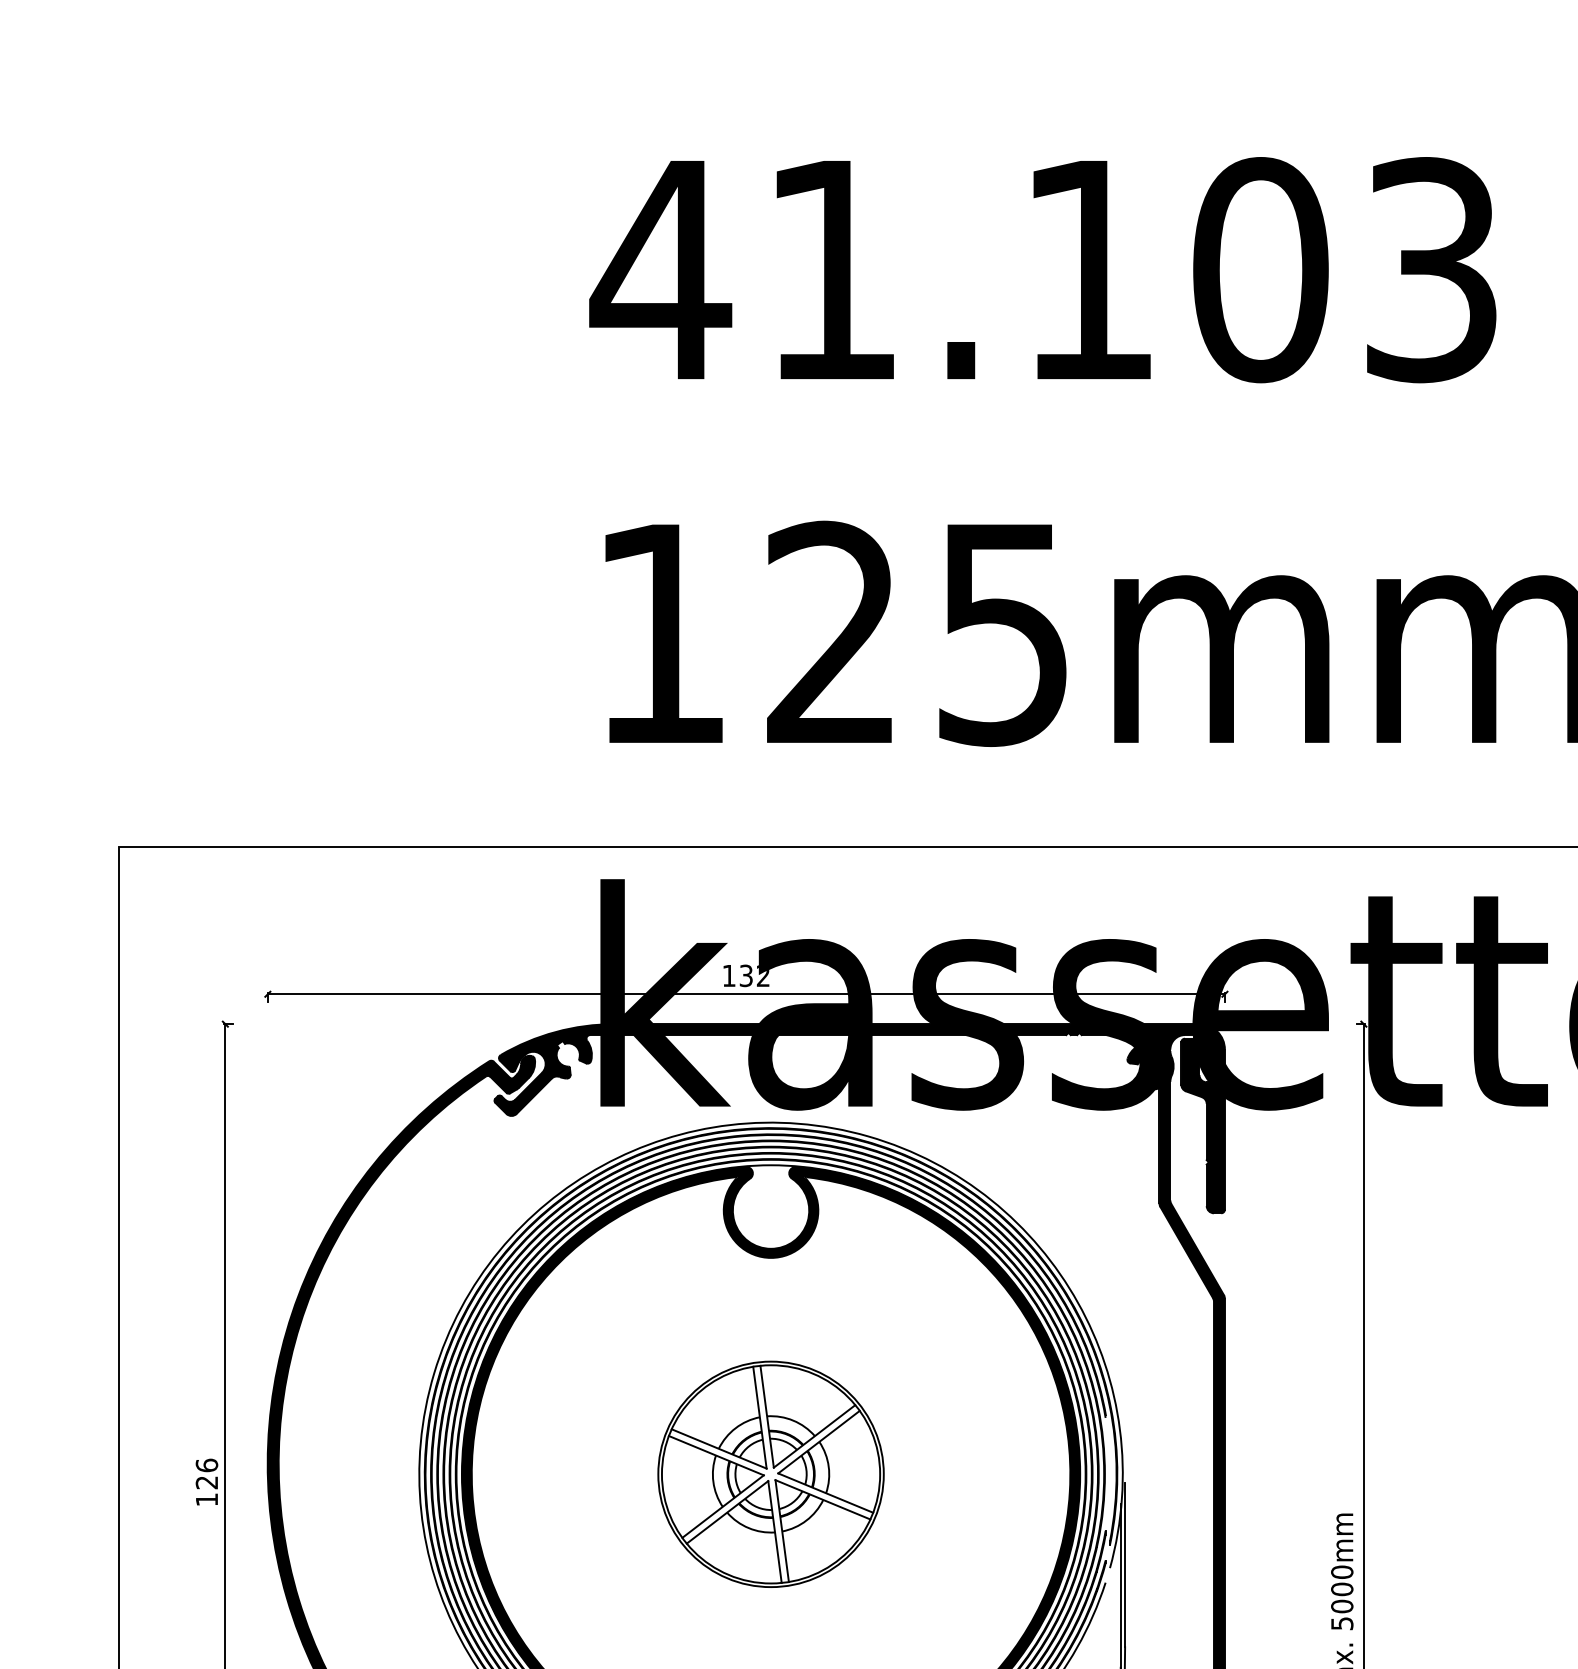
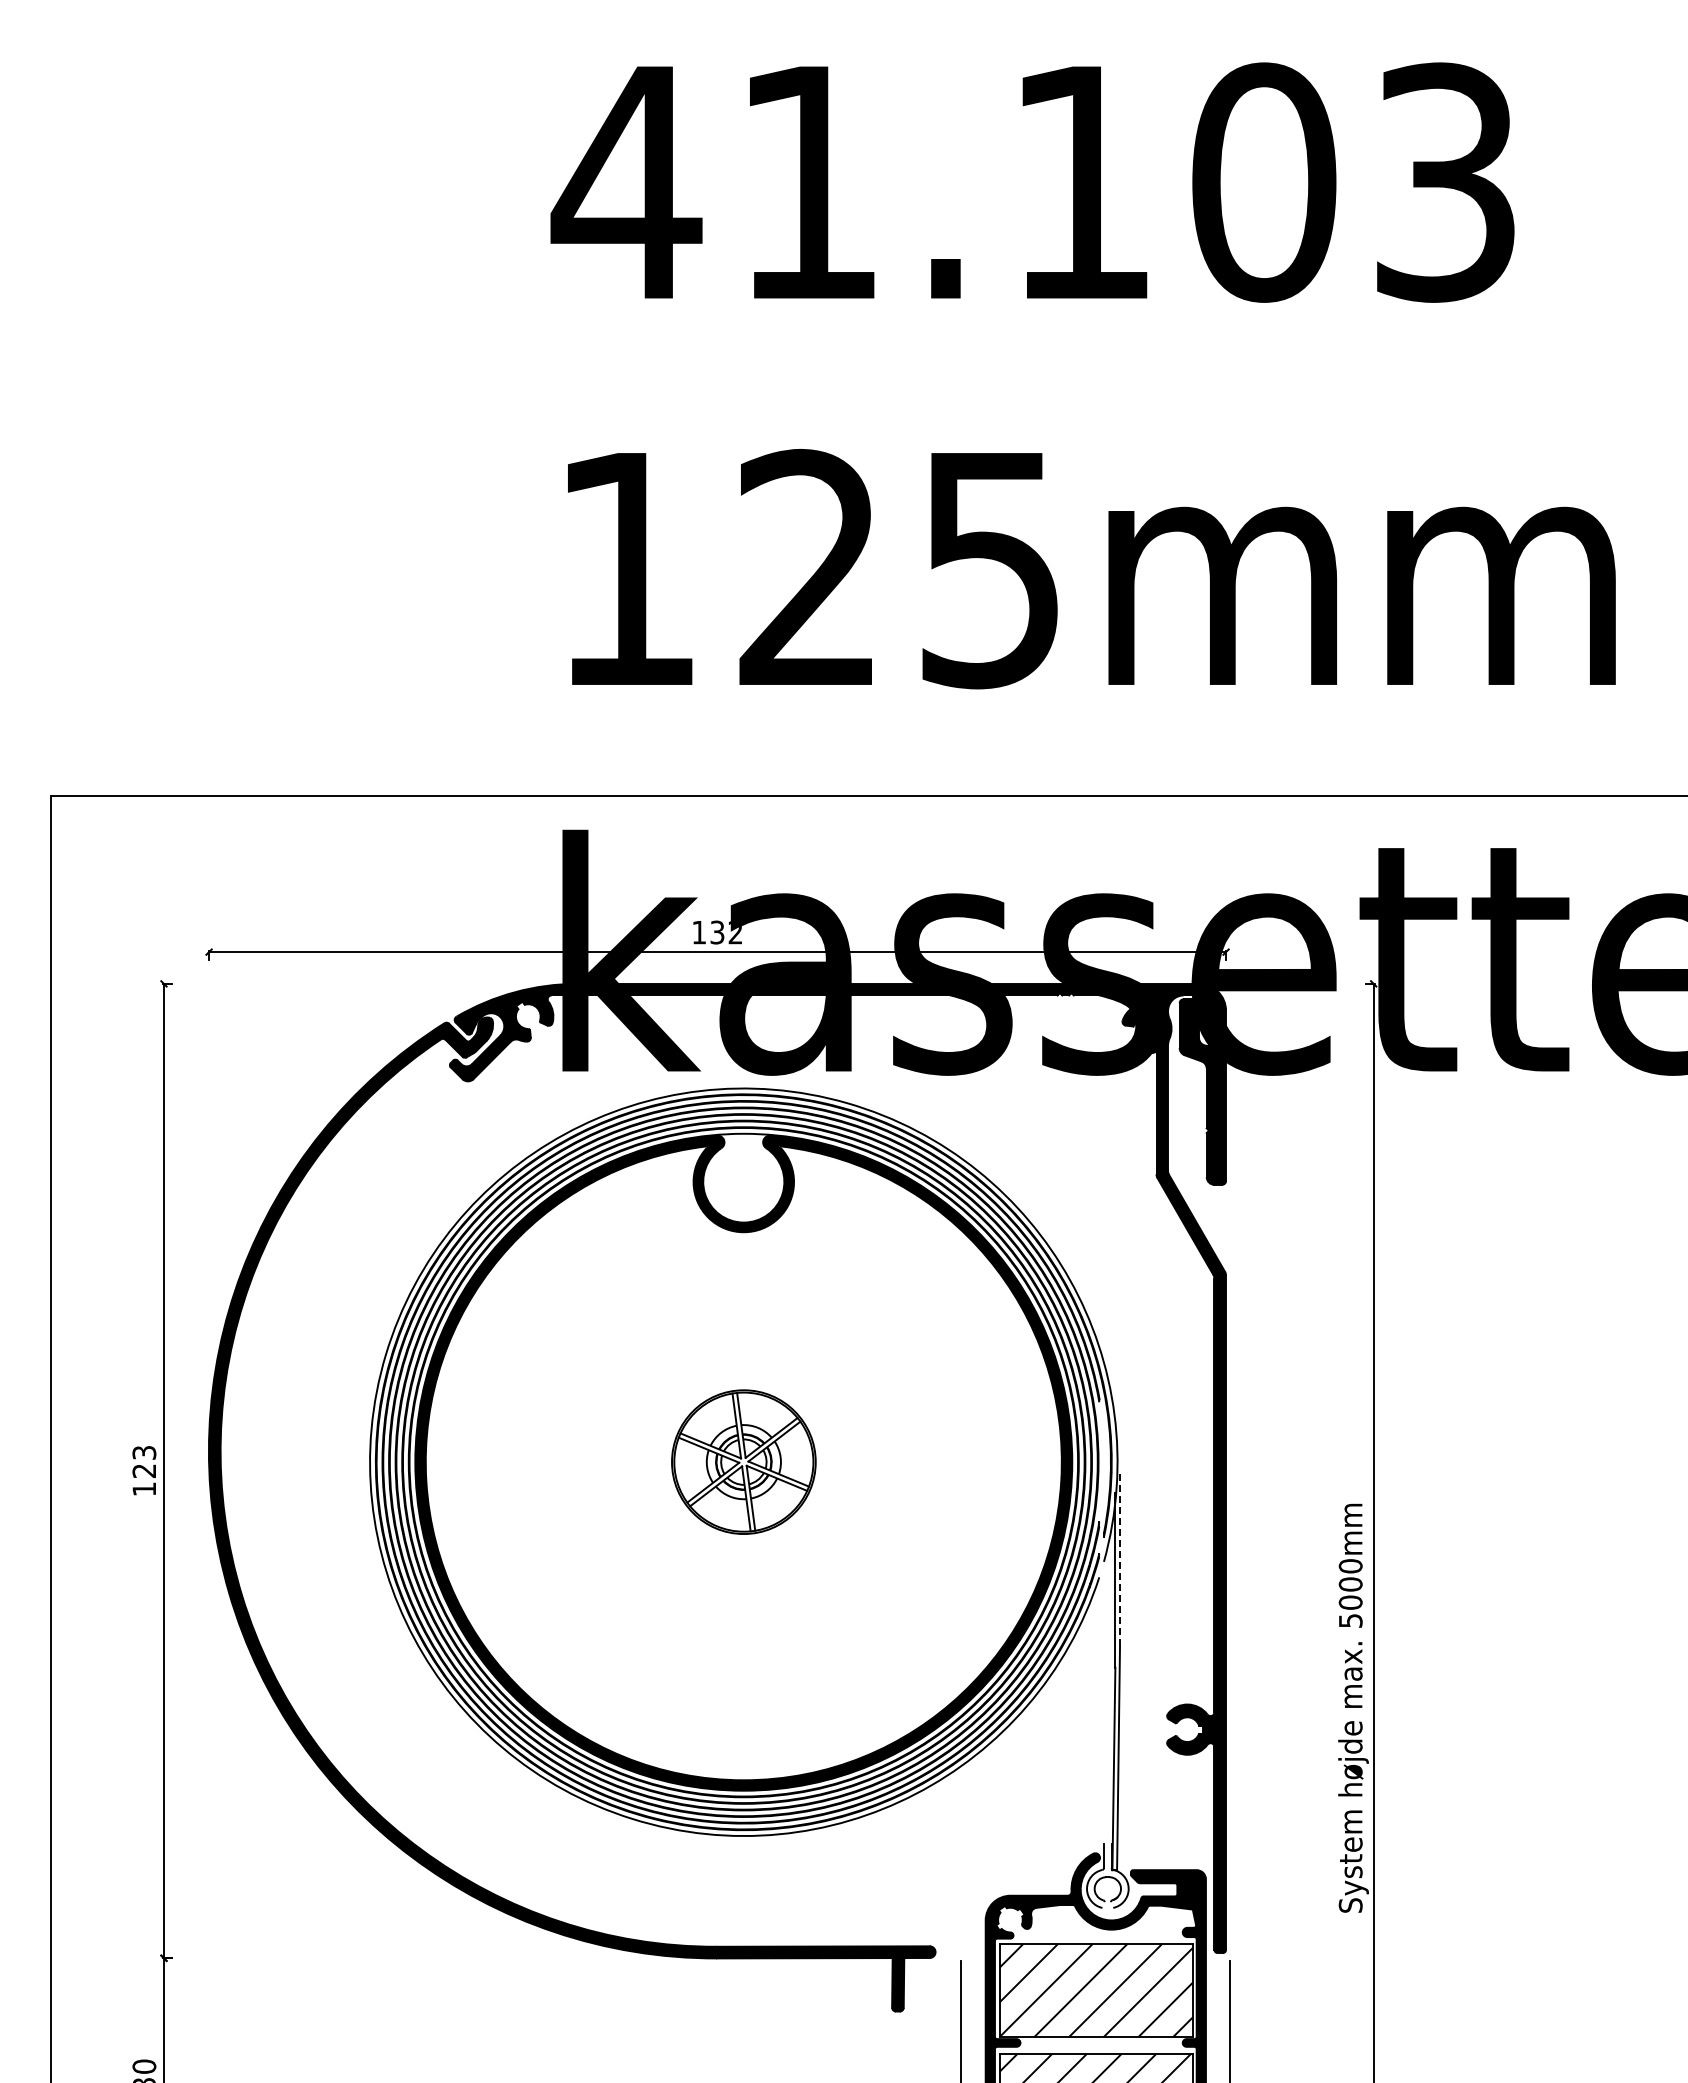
text: (207, 1465) -> (144, 1452), 126 -> 123
part: (770, 1473) -> (743, 1461), size x0.6
line: (1125, 1564) -> (1120, 1558), solid -> dashed

